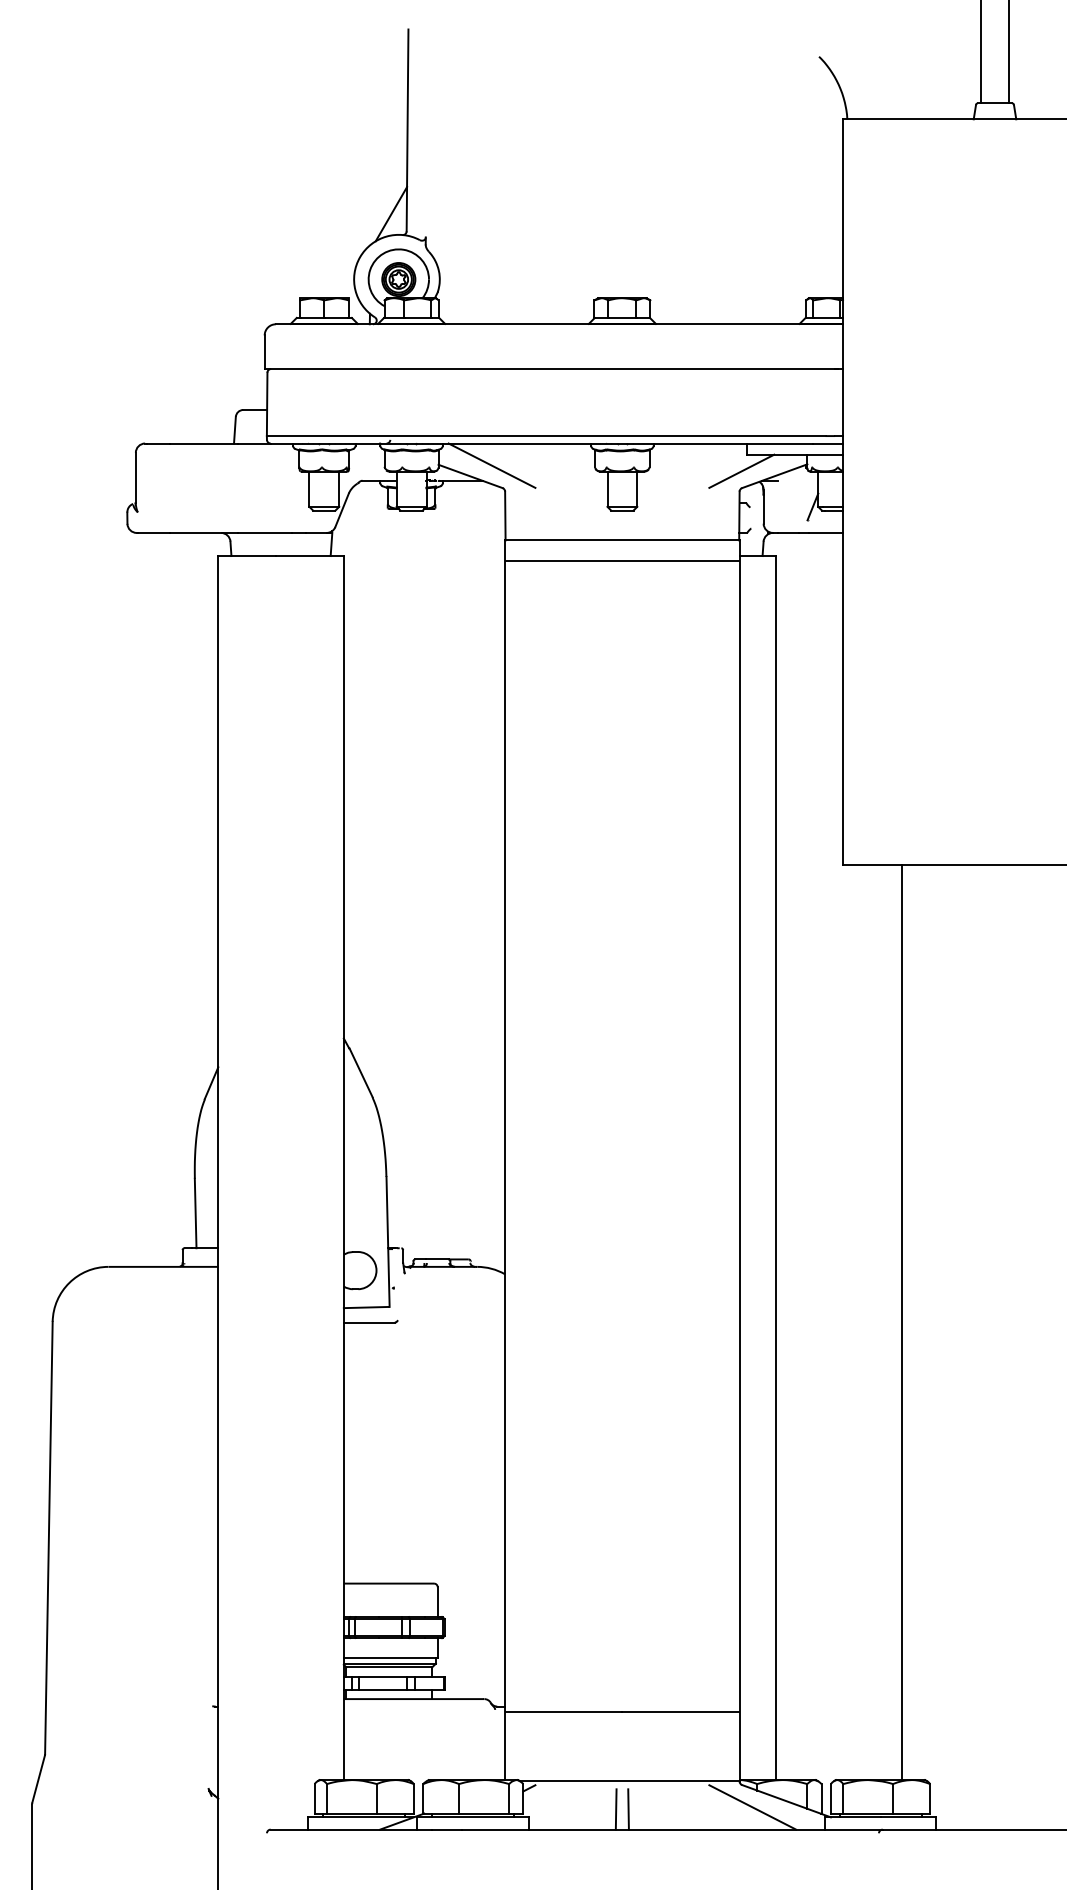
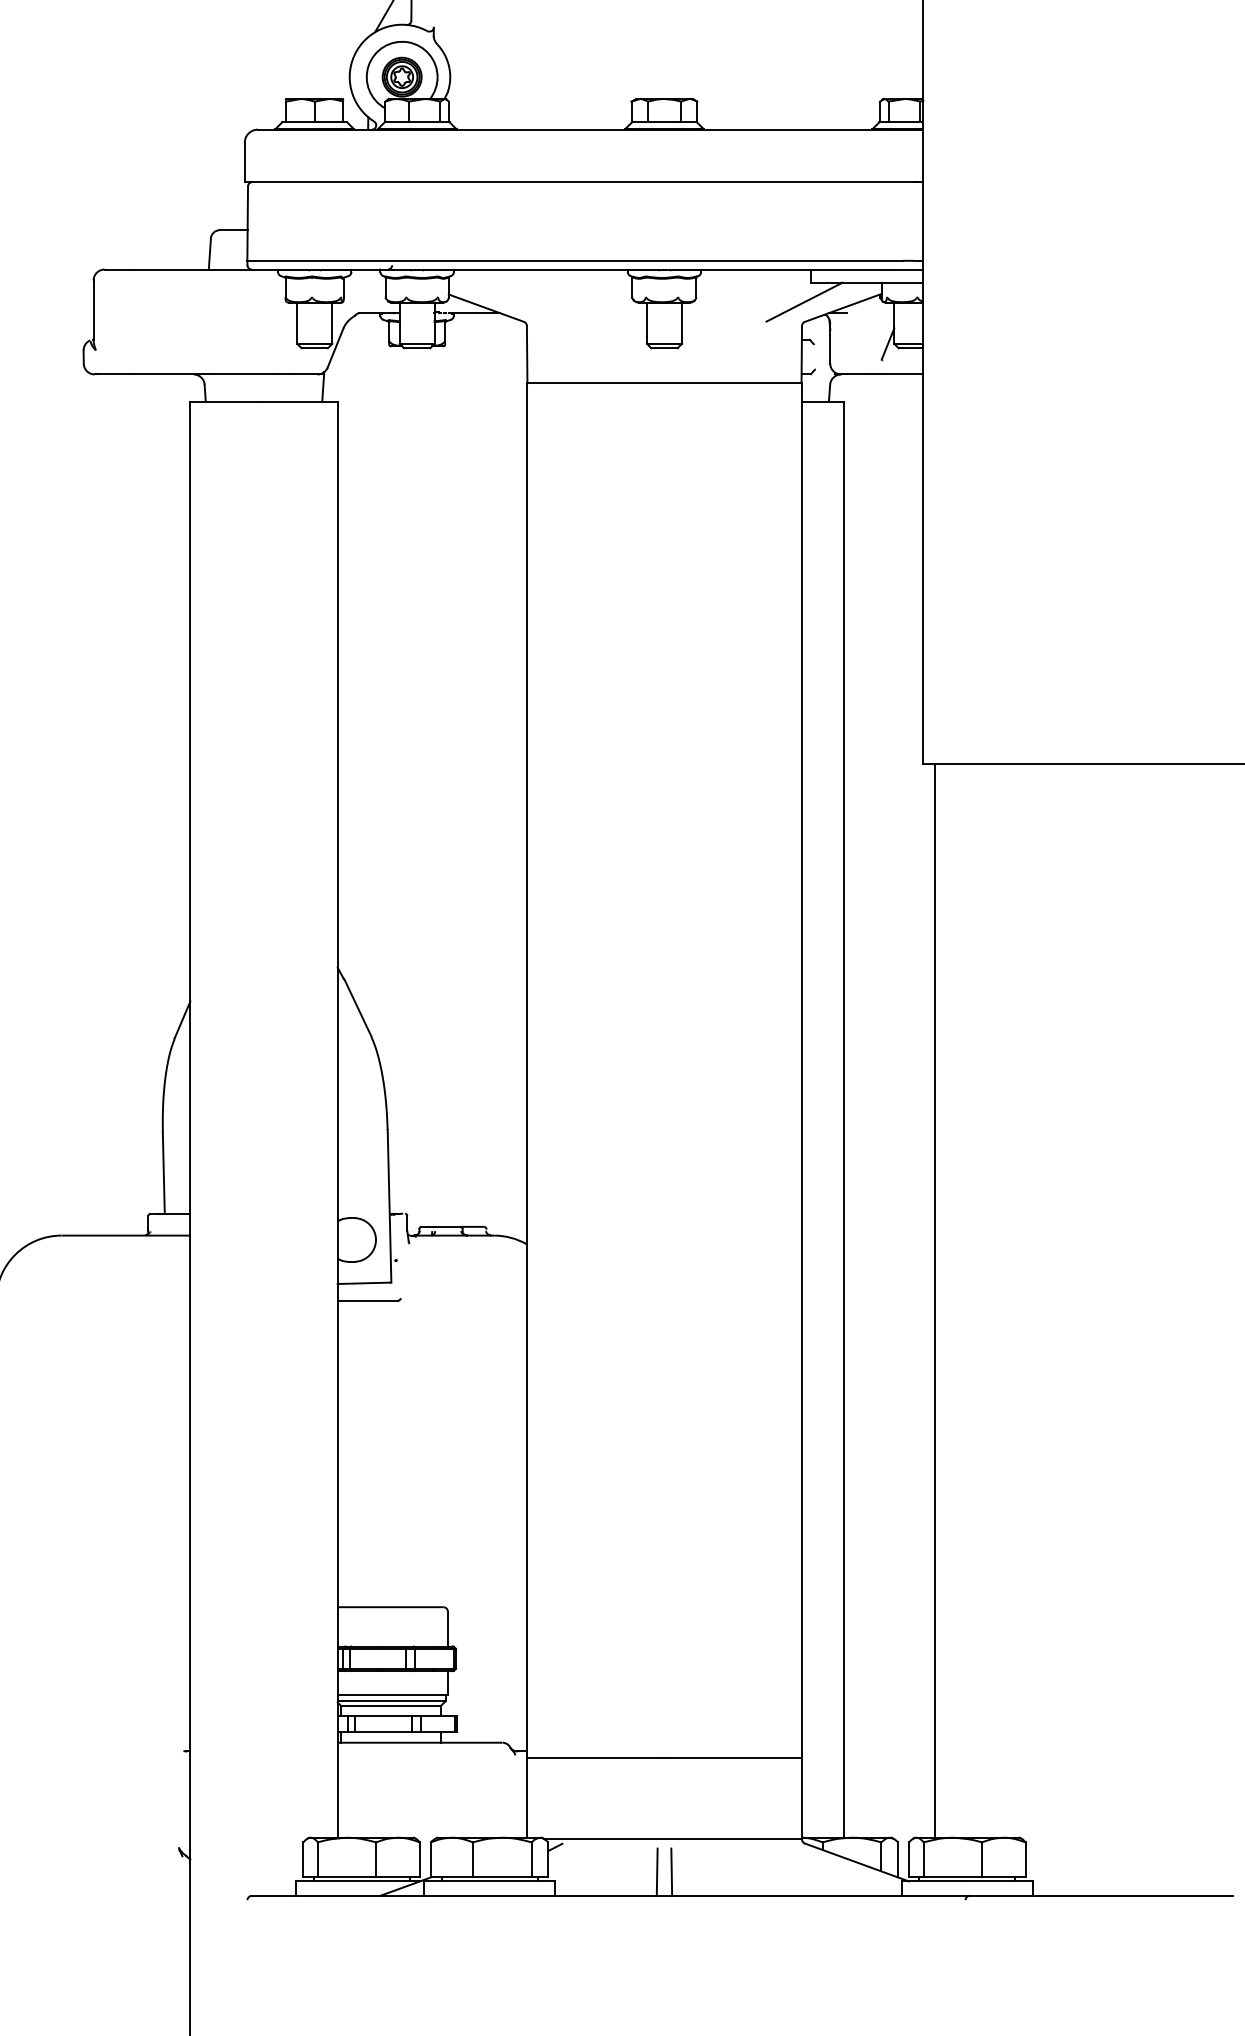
line: (491, 465) -> (510, 295), removed
line: (622, 561) -> (664, 407), removed
line: (901, 1322) -> (934, 1300), moved
line: (752, 1807) -> (817, 1869), removed

